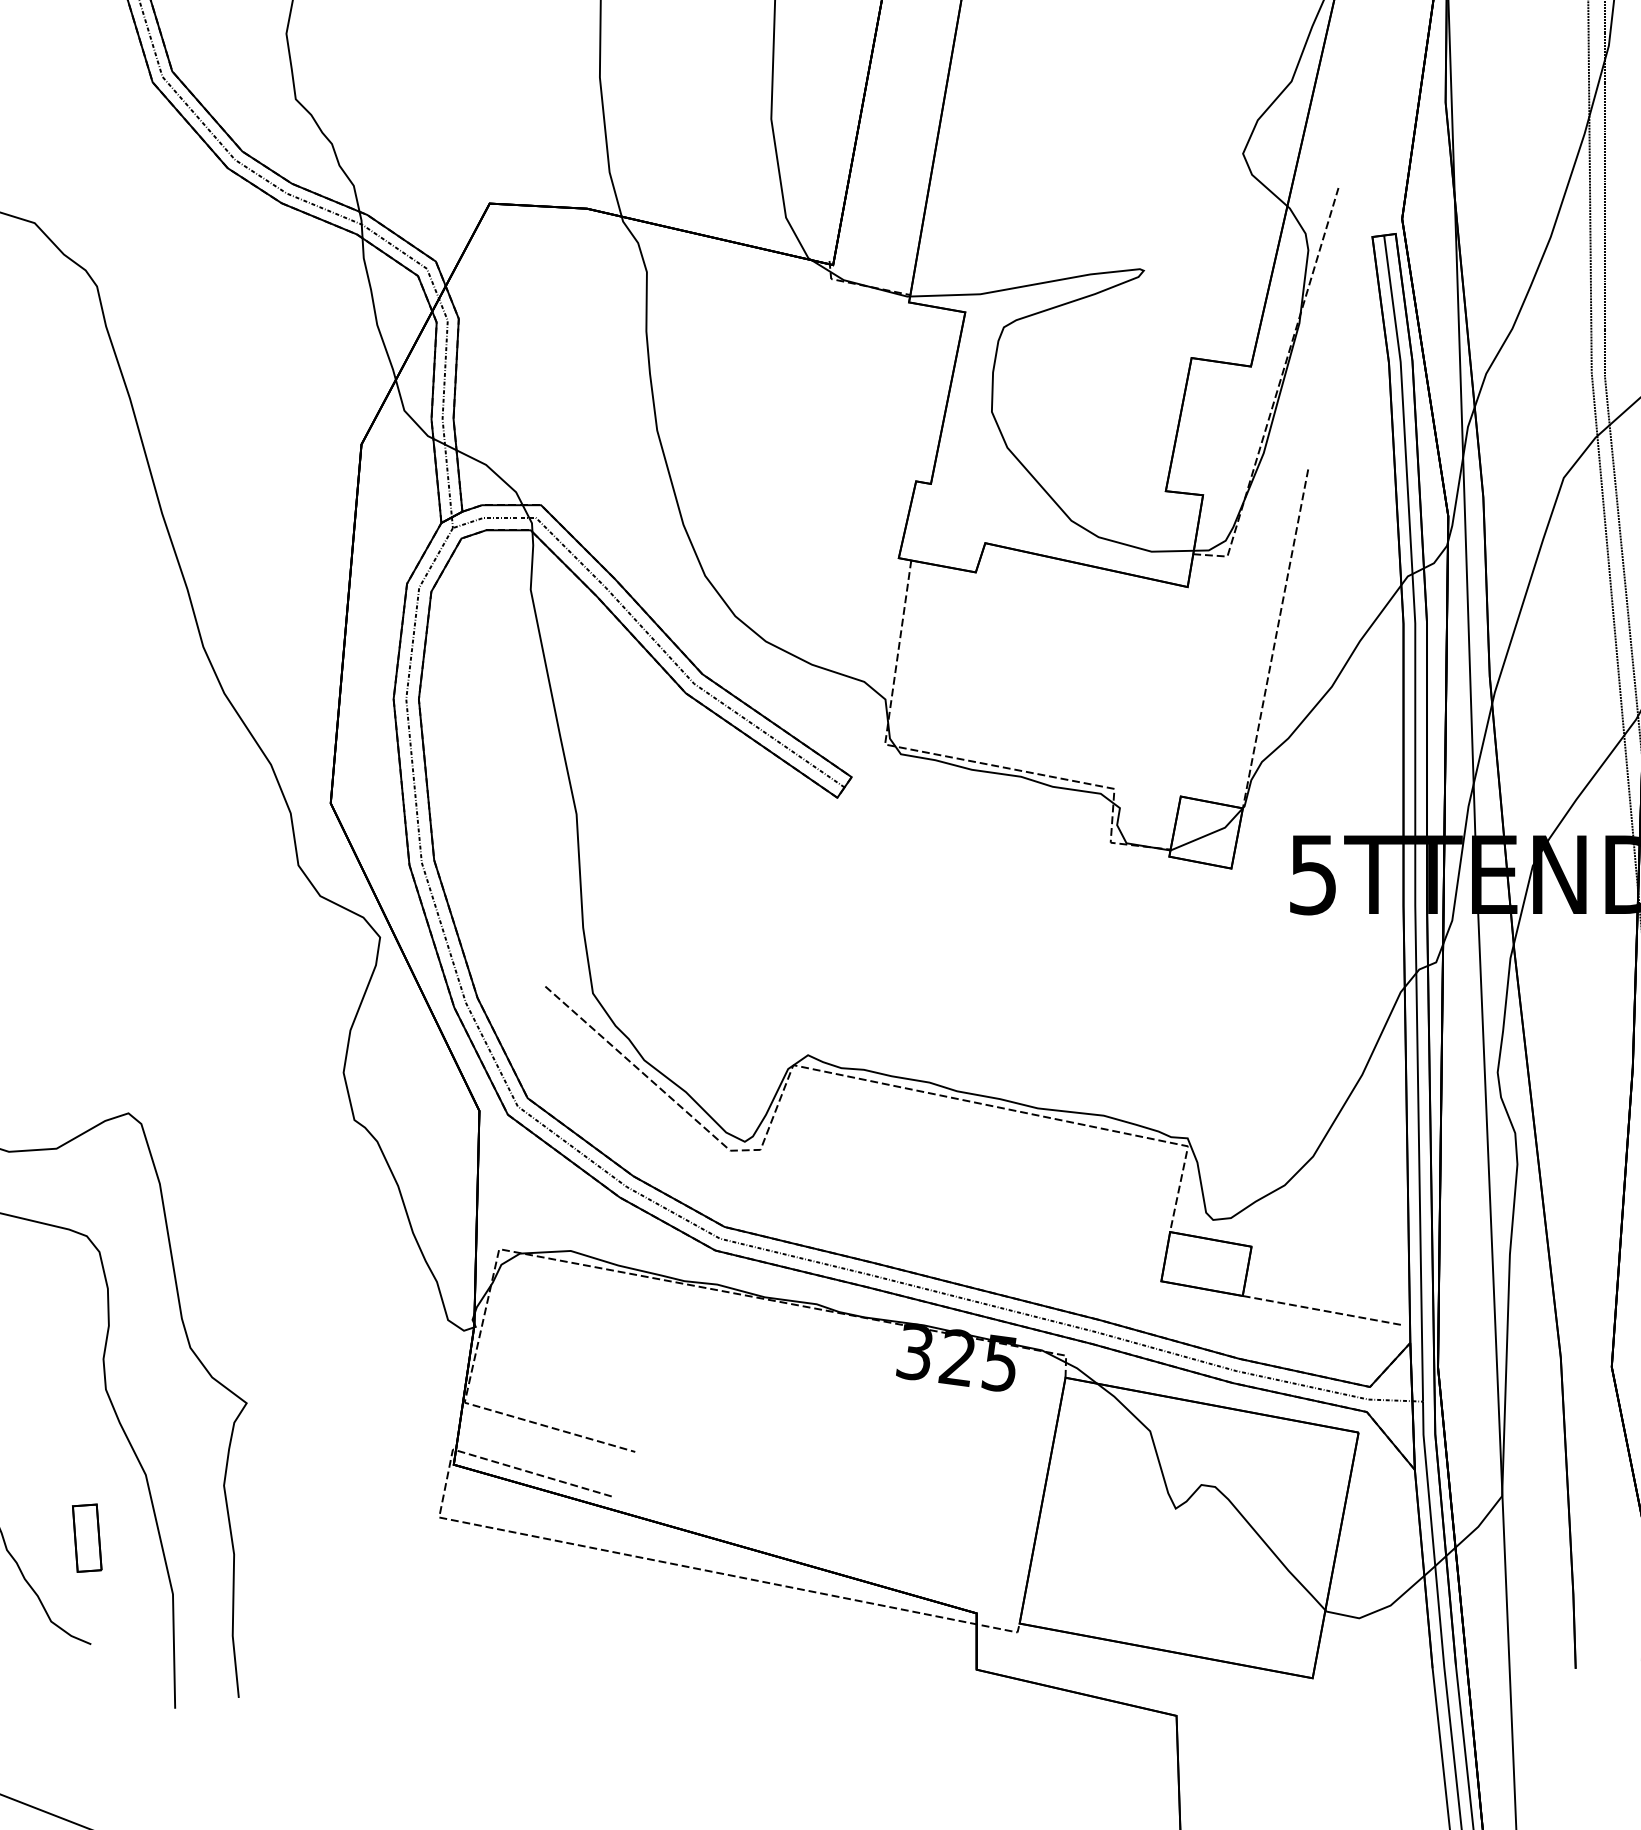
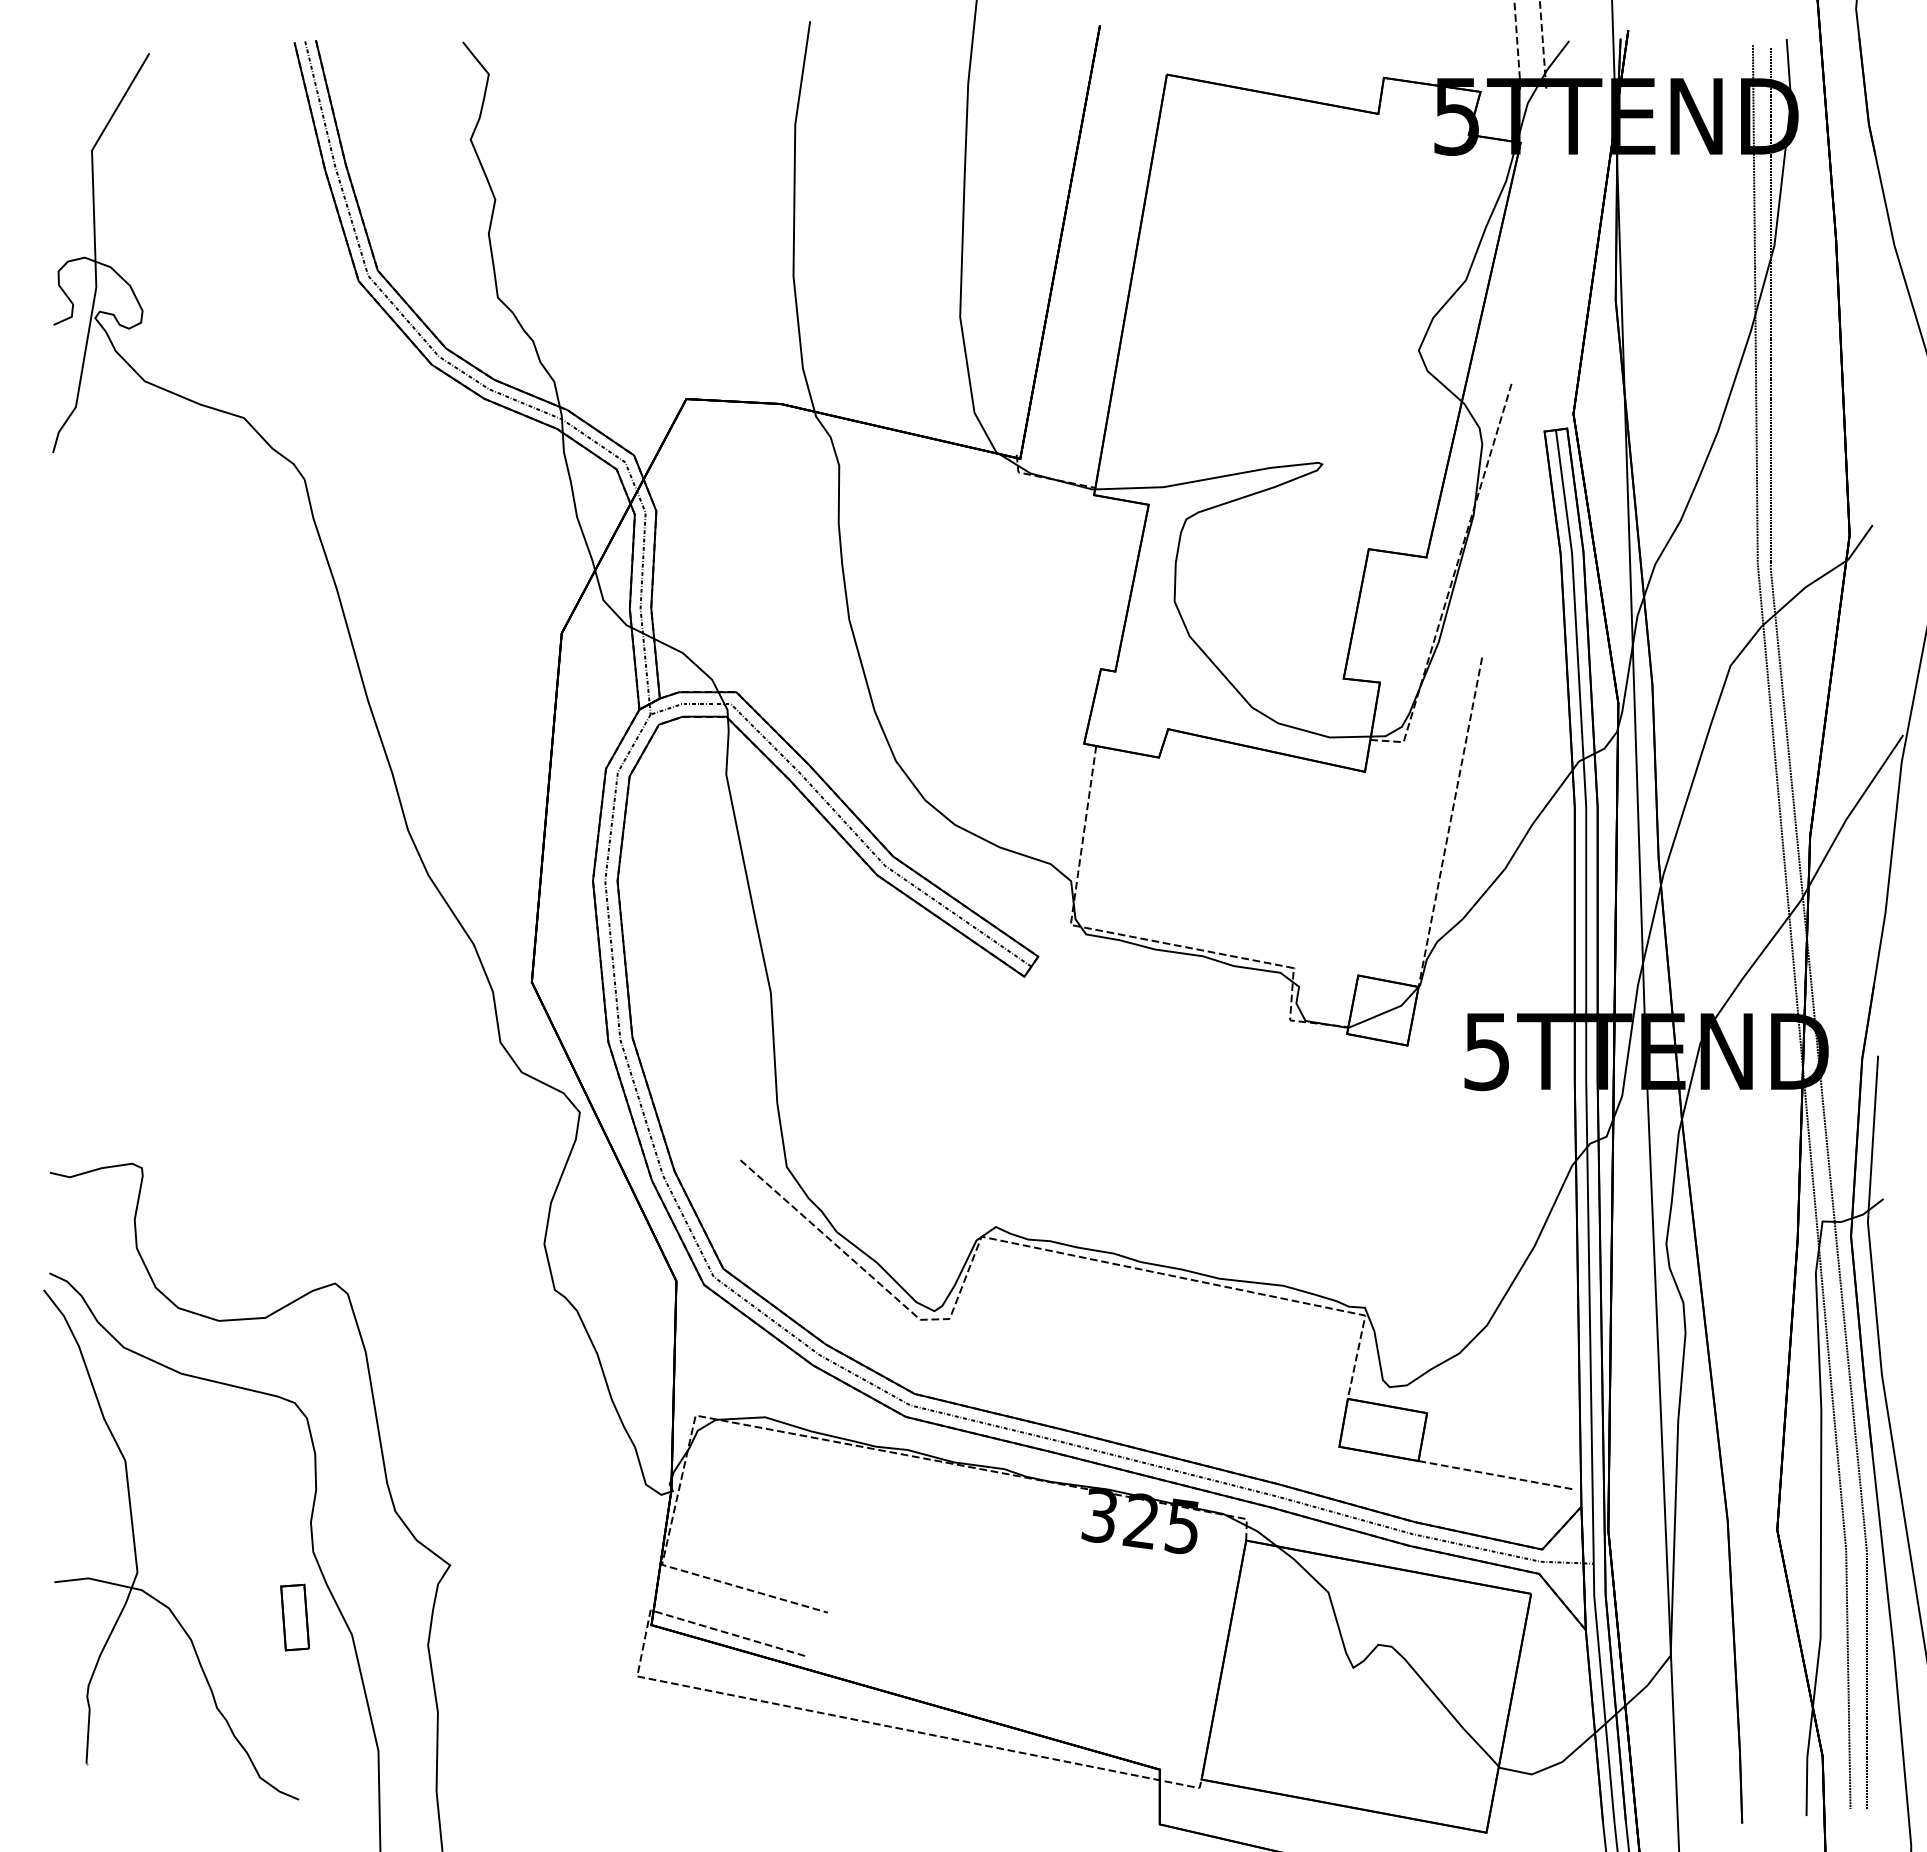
part: (86, 1538) -> (294, 1617), moved

